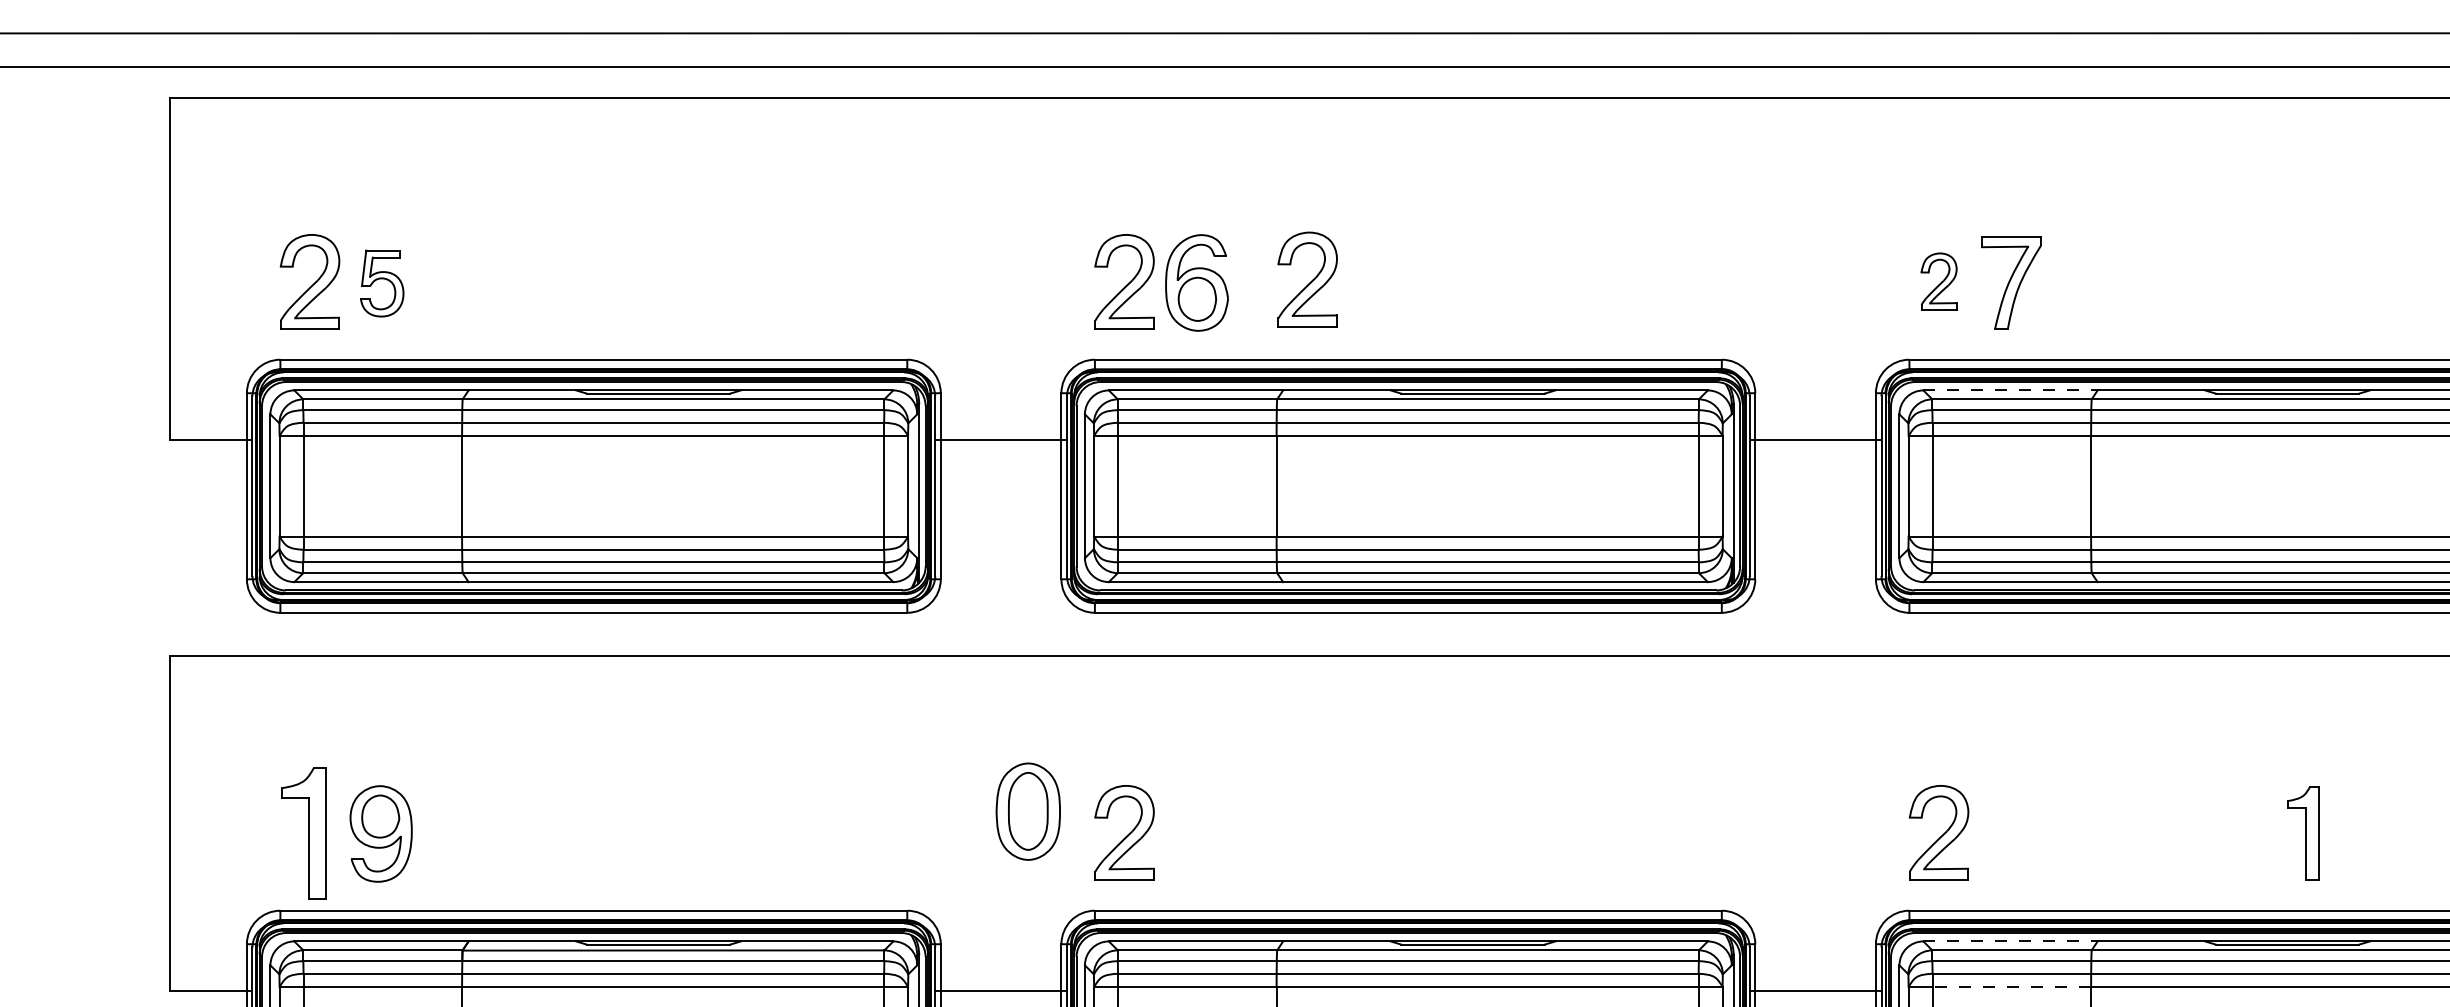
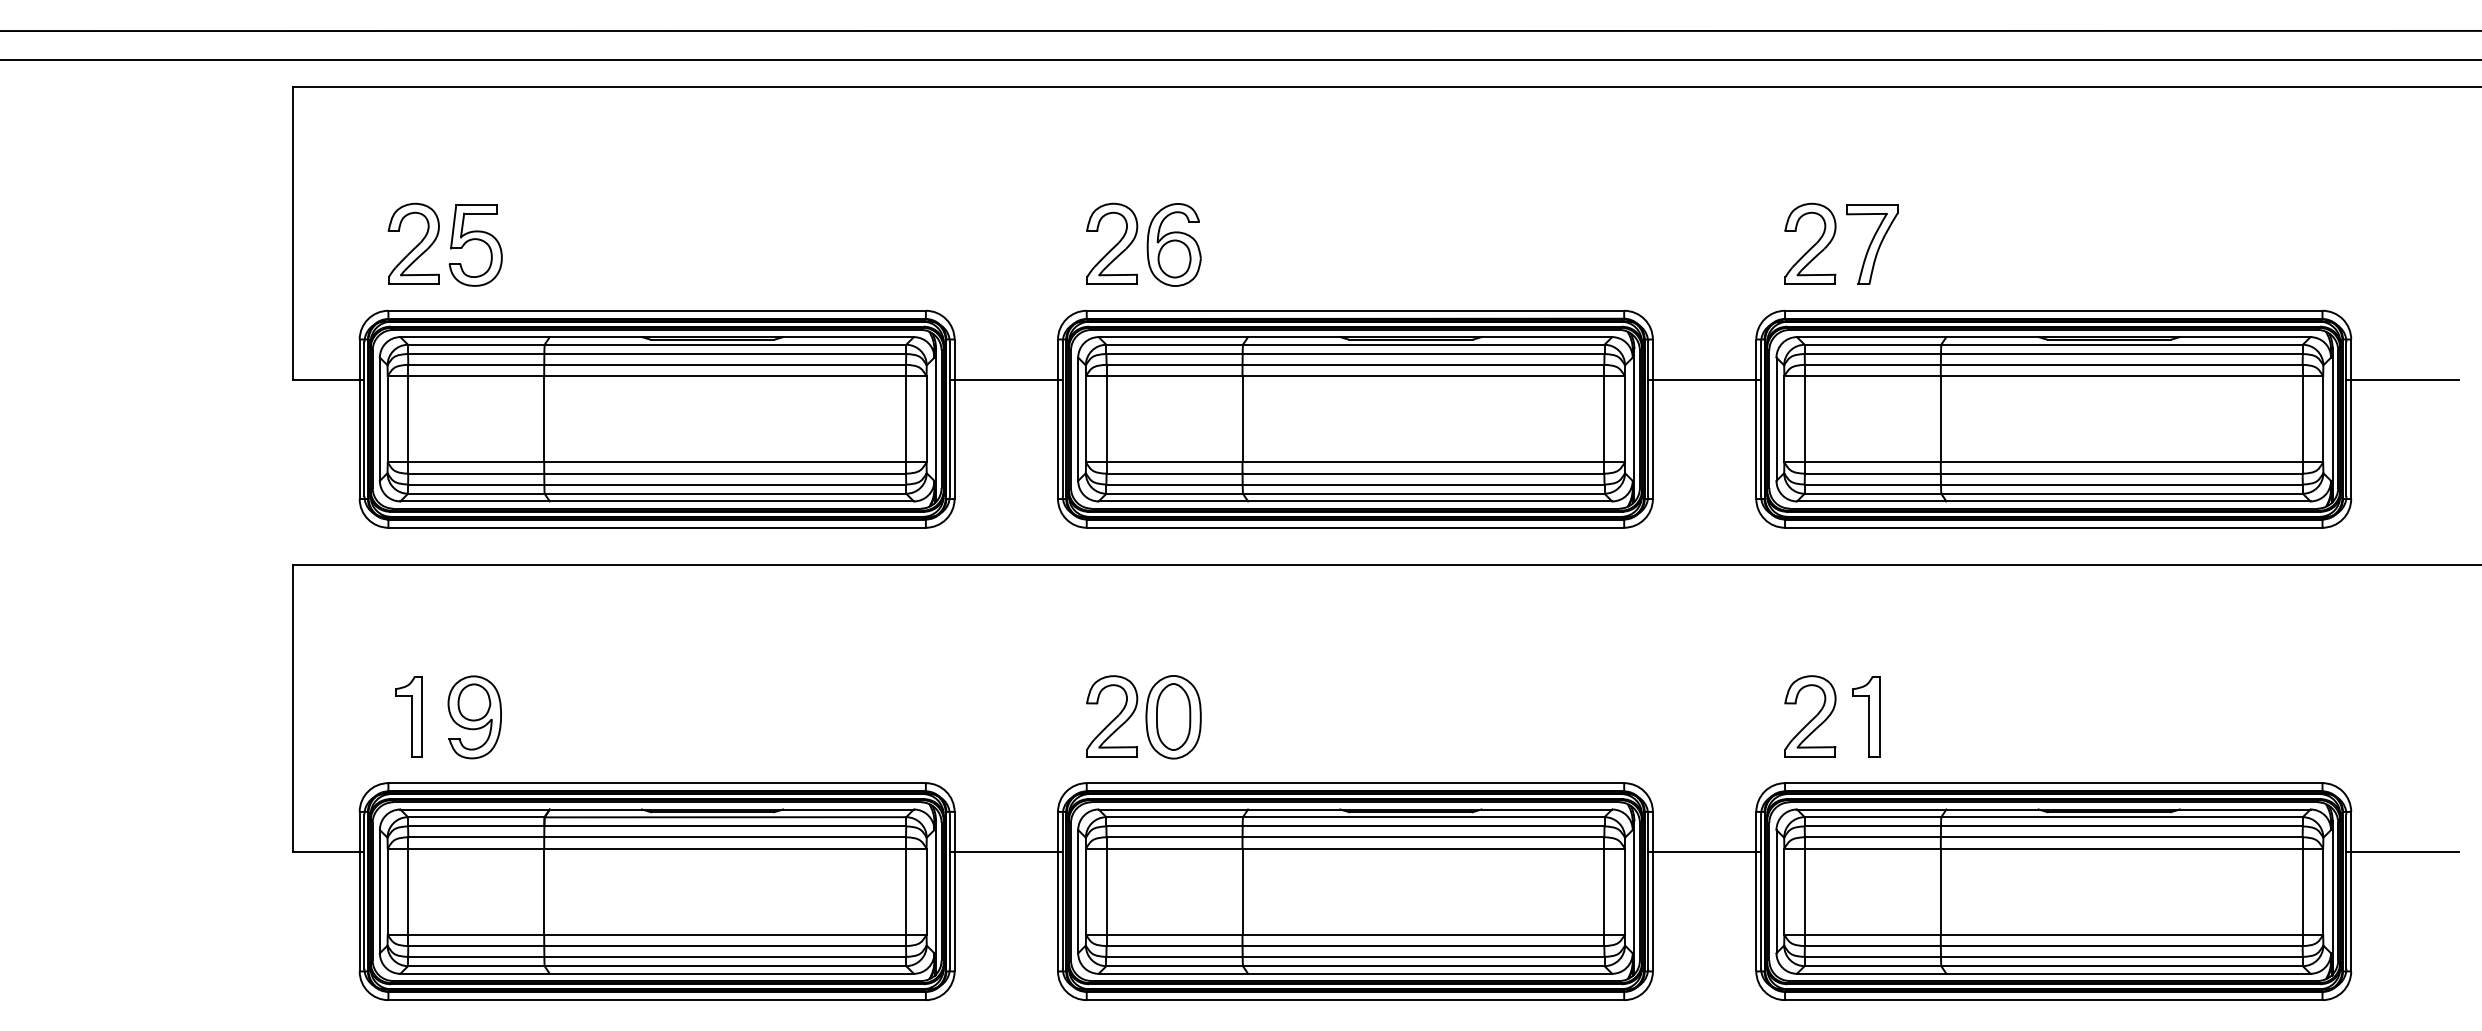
part: (1308, 278) -> (1269, 241), removed
part: (1939, 281) -> (1810, 243), size x1.67
part: (381, 283) -> (475, 245), size x1.43
line: (2010, 390) -> (1871, 337), dashed -> solid
part: (1028, 811) -> (1173, 717), moved
part: (303, 832) -> (408, 716), size x0.71
part: (2303, 832) -> (1866, 716), moved
line: (2010, 941) -> (1871, 809), dashed -> solid
line: (2011, 986) -> (1872, 848), dashed -> solid

